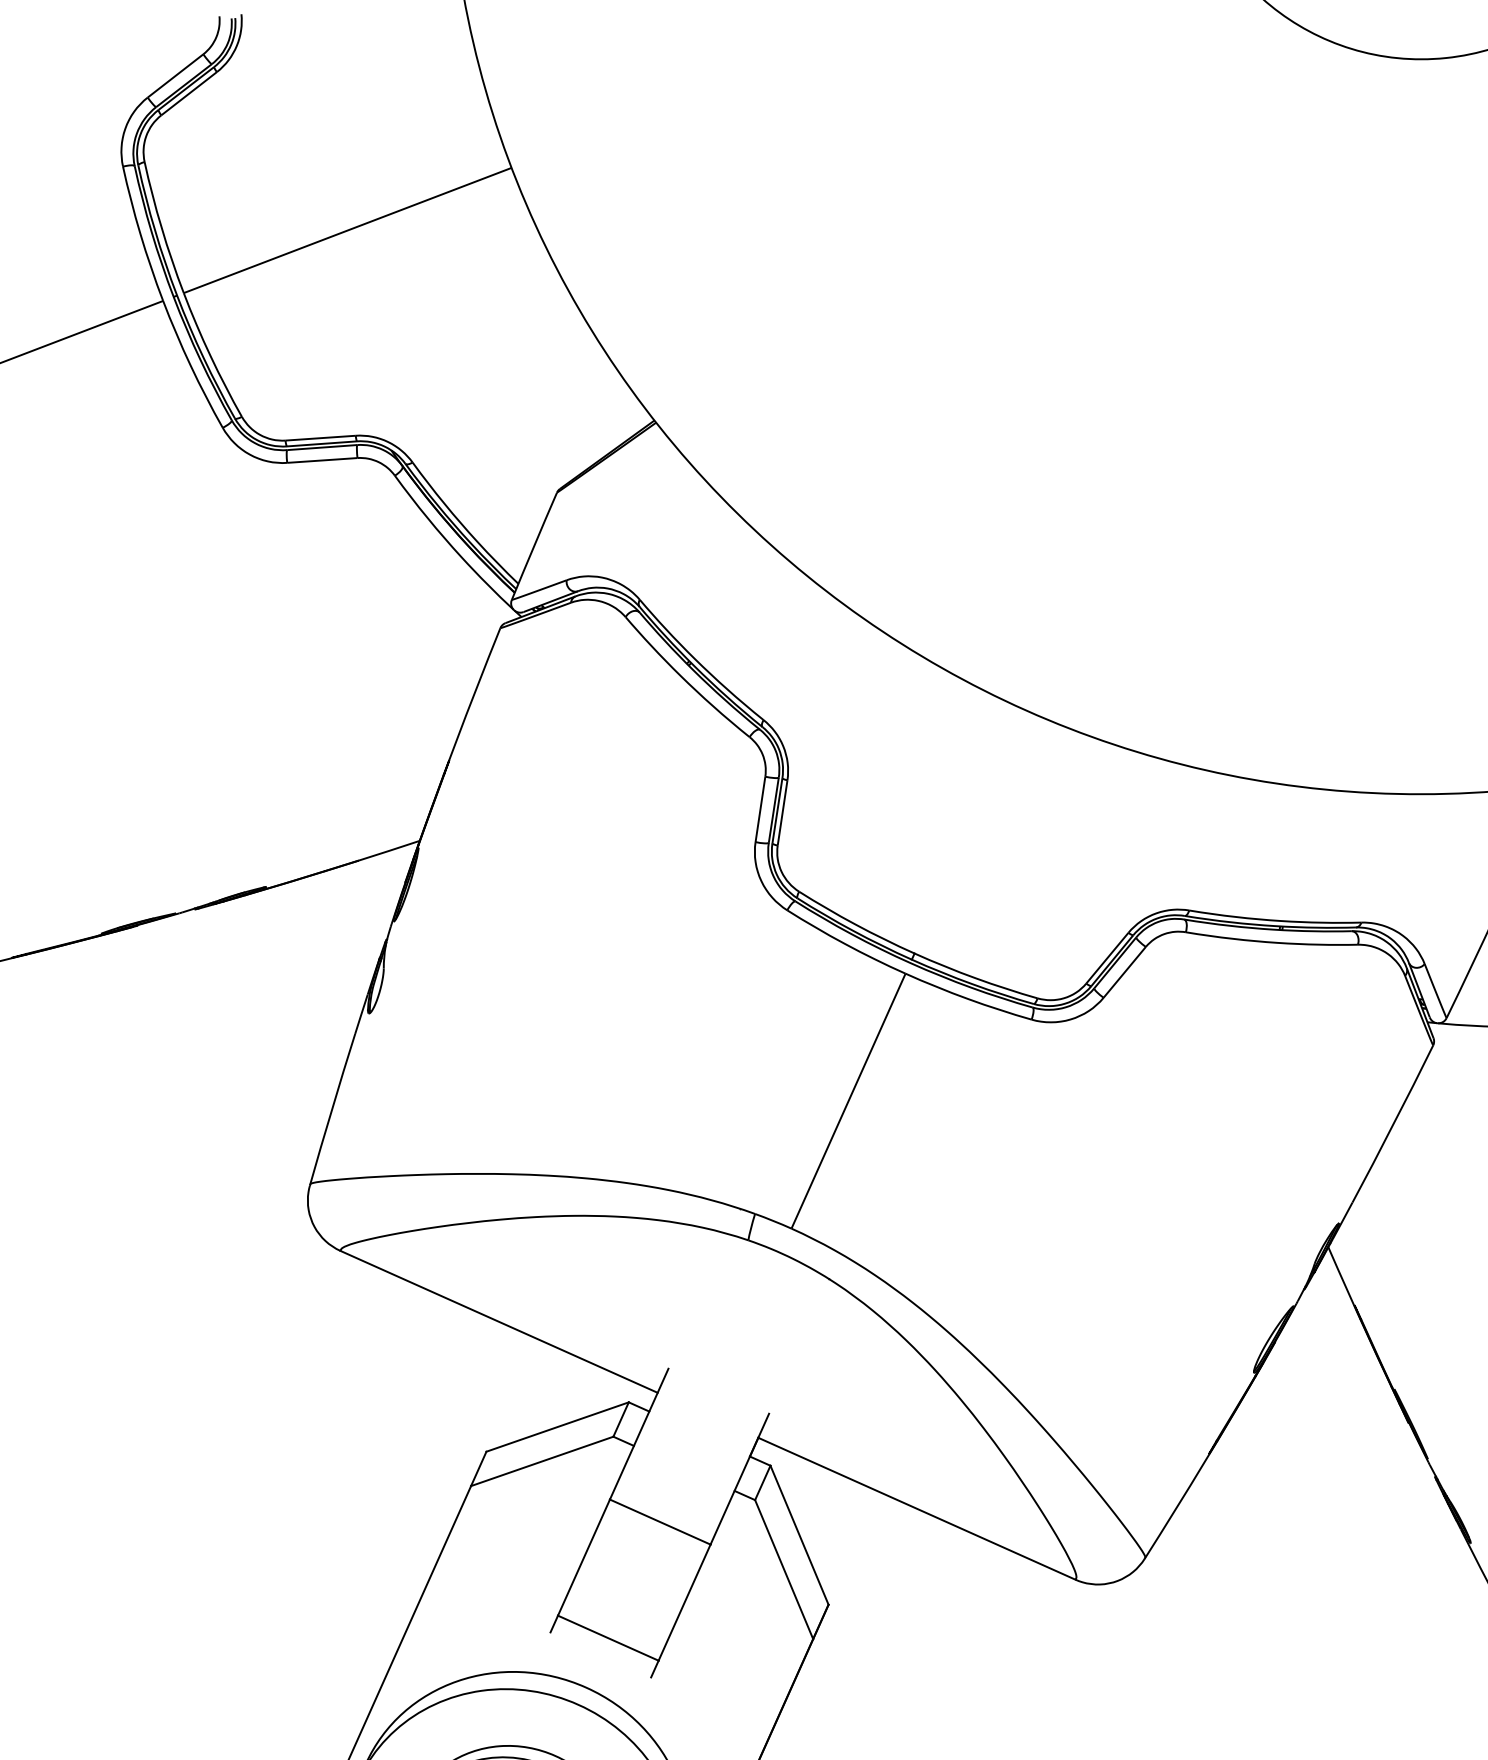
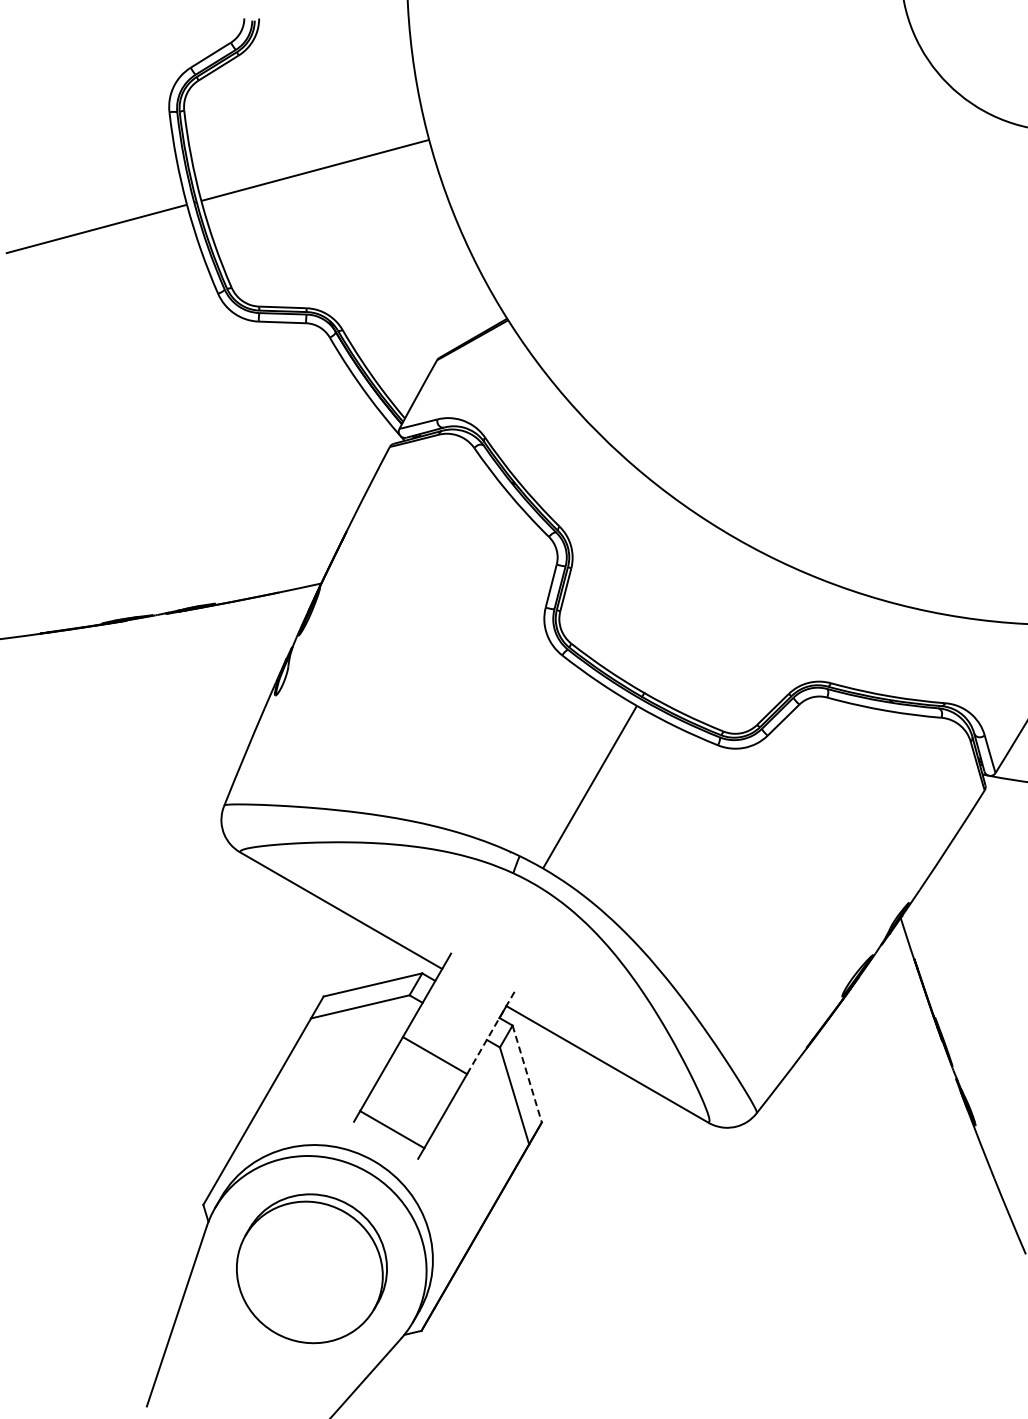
line: (740, 1477) -> (491, 1031), solid -> dashed
line: (800, 1535) -> (527, 1074), solid -> dashed

